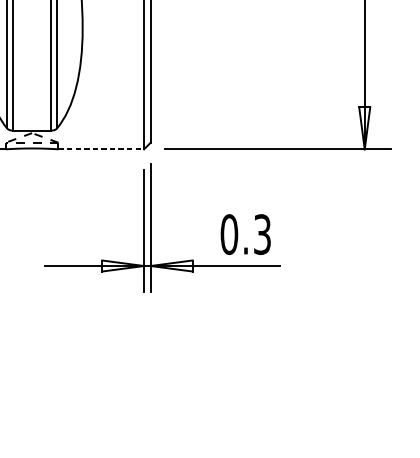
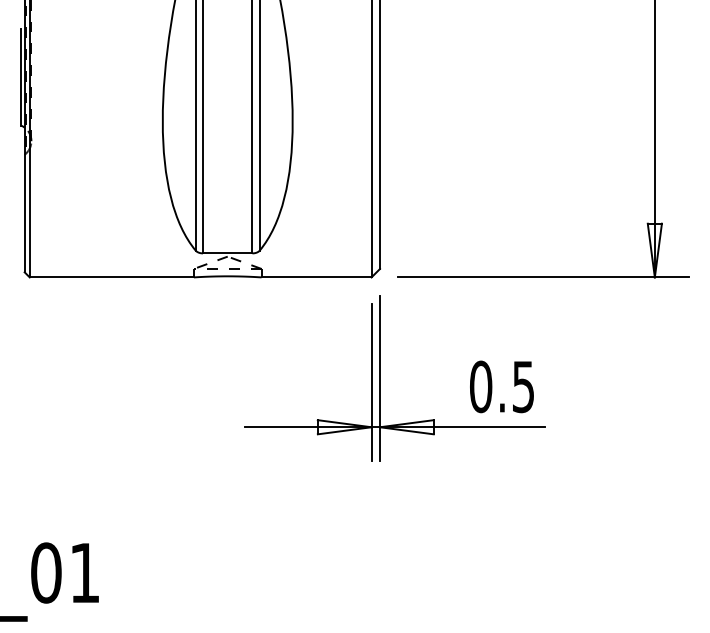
line: (101, 149) -> (316, 277), dashed -> solid
text: (262, 234) -> (523, 386), 0.3 -> 0.5

